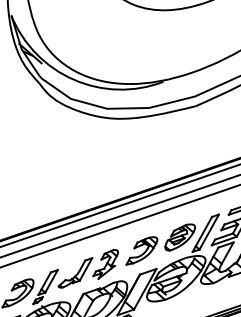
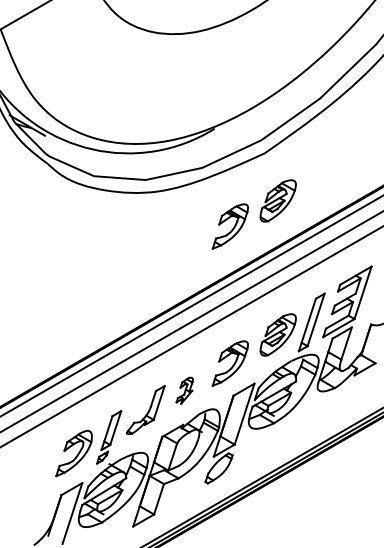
part: (198, 141) -> (277, 200), added
part: (160, 153) -> (229, 226), added
part: (105, 264) -> (184, 390), size x0.6

